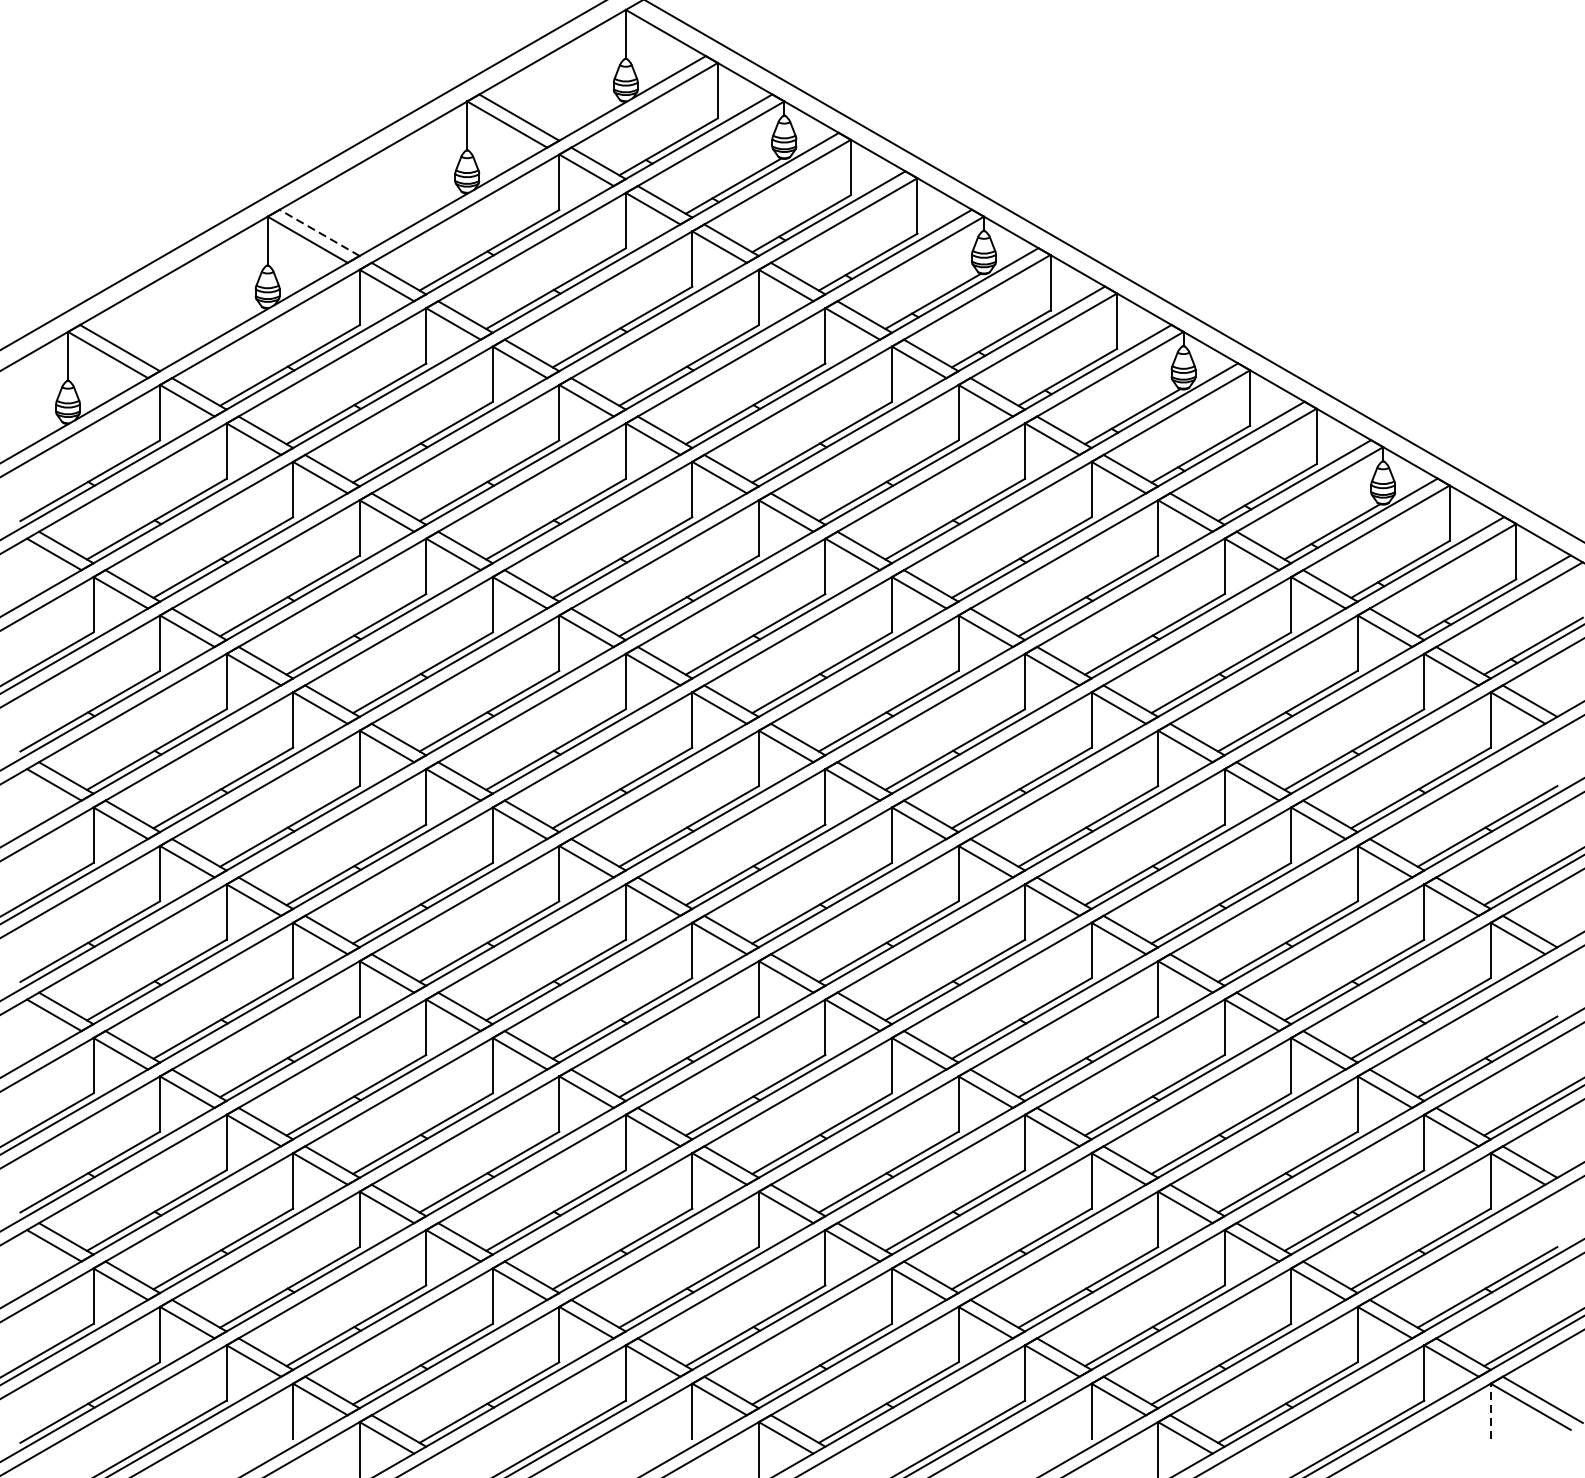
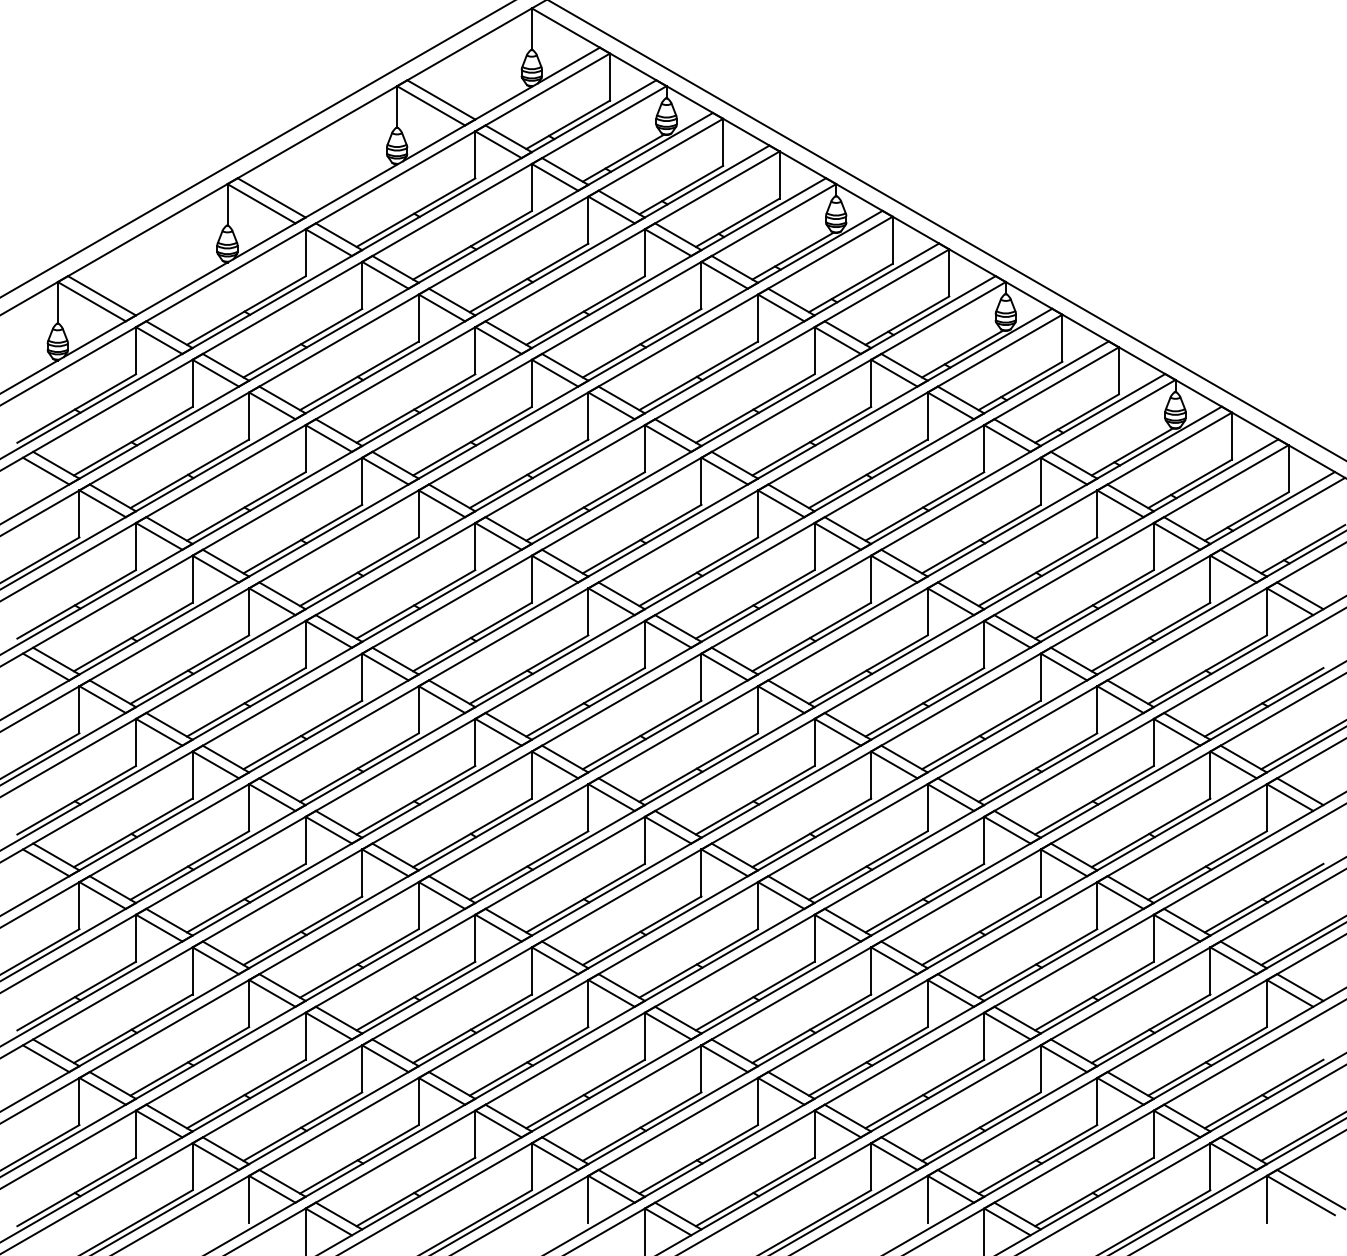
line: (319, 232) -> (271, 197), dashed -> solid
line: (1490, 1411) -> (1266, 1199), dashed -> solid

